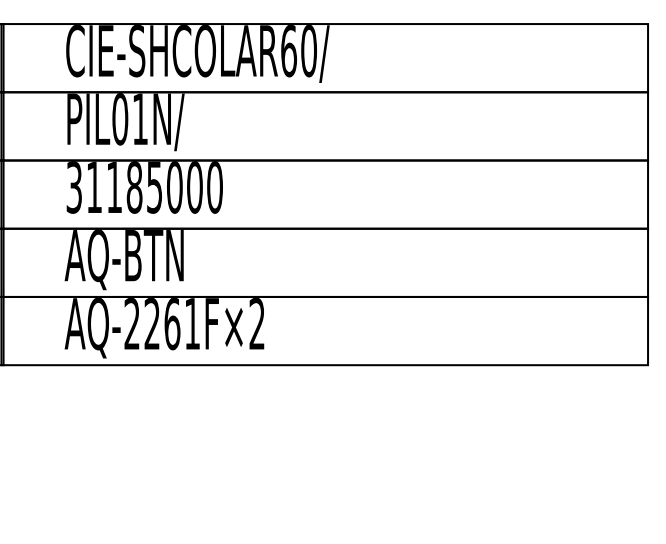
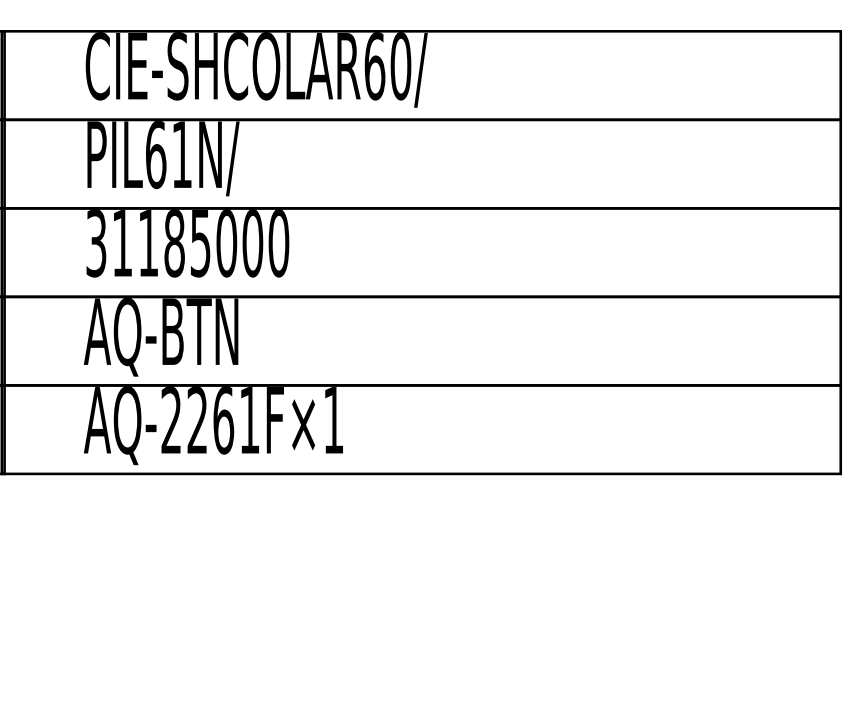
text: (120, 119) -> (156, 155), PIL01N/ -> PIL61N/
text: (256, 323) -> (332, 419), AQ-2261F×2 -> AQ-2261F×1

